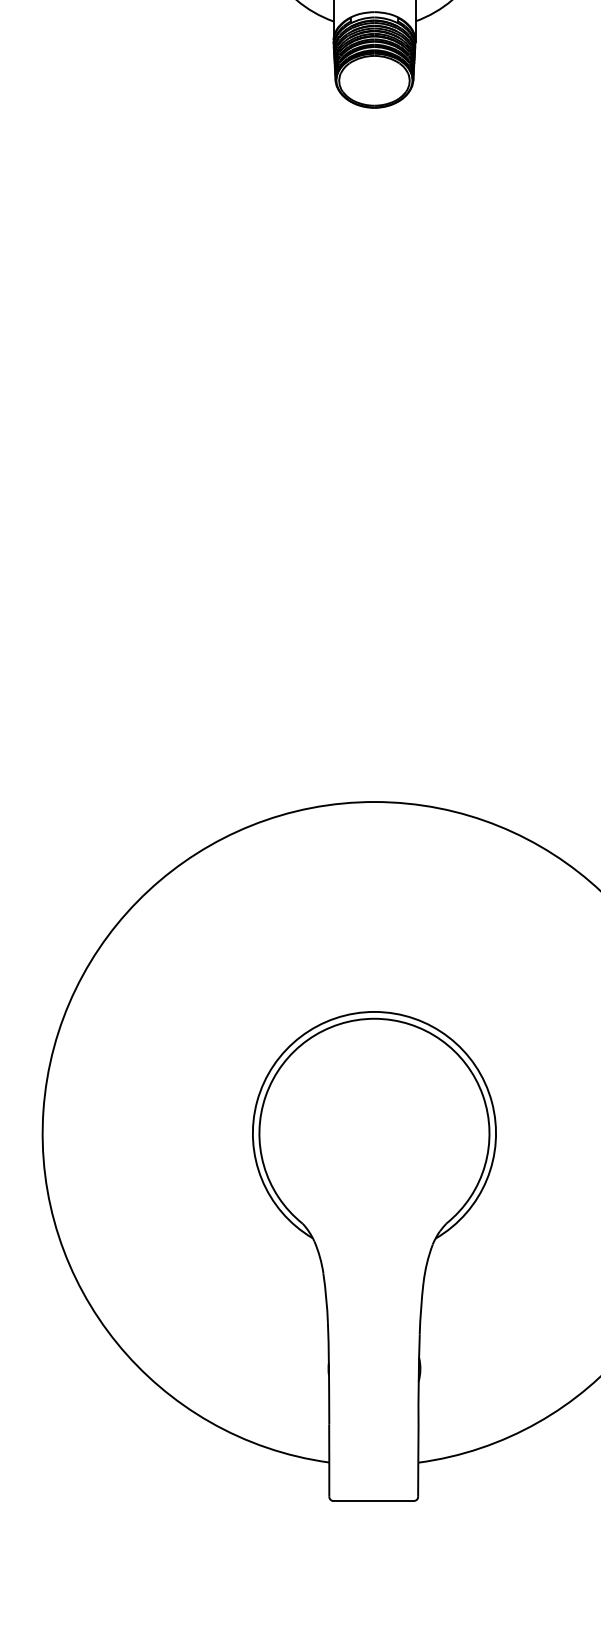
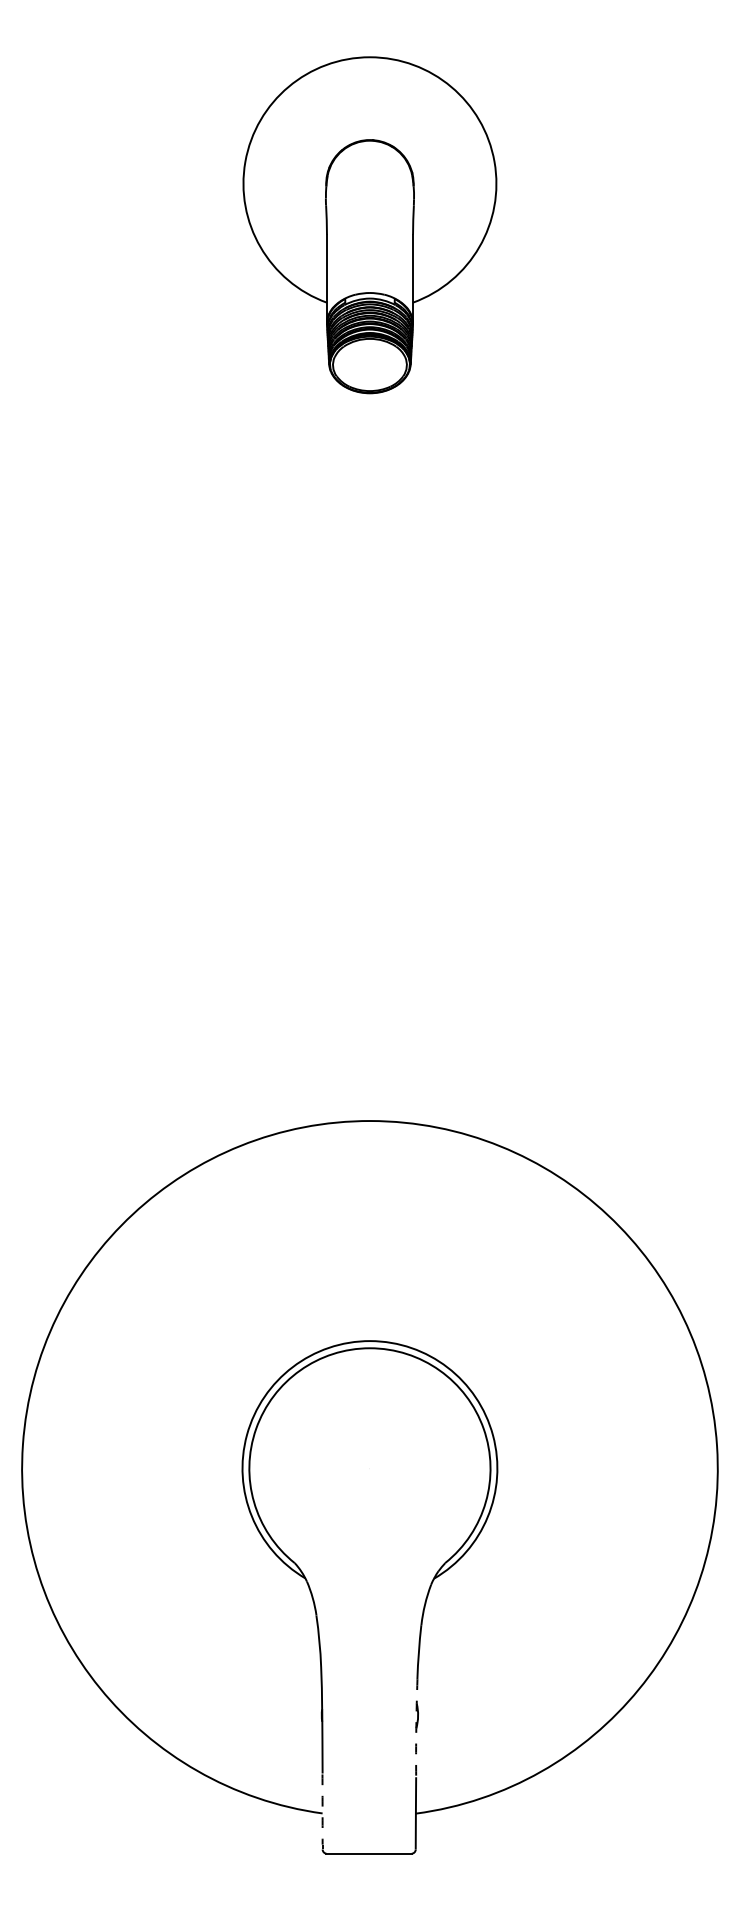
arc: (418, 1381) -> (416, 1728), solid -> dashed
arc: (329, 1460) -> (322, 1811), solid -> dashed

